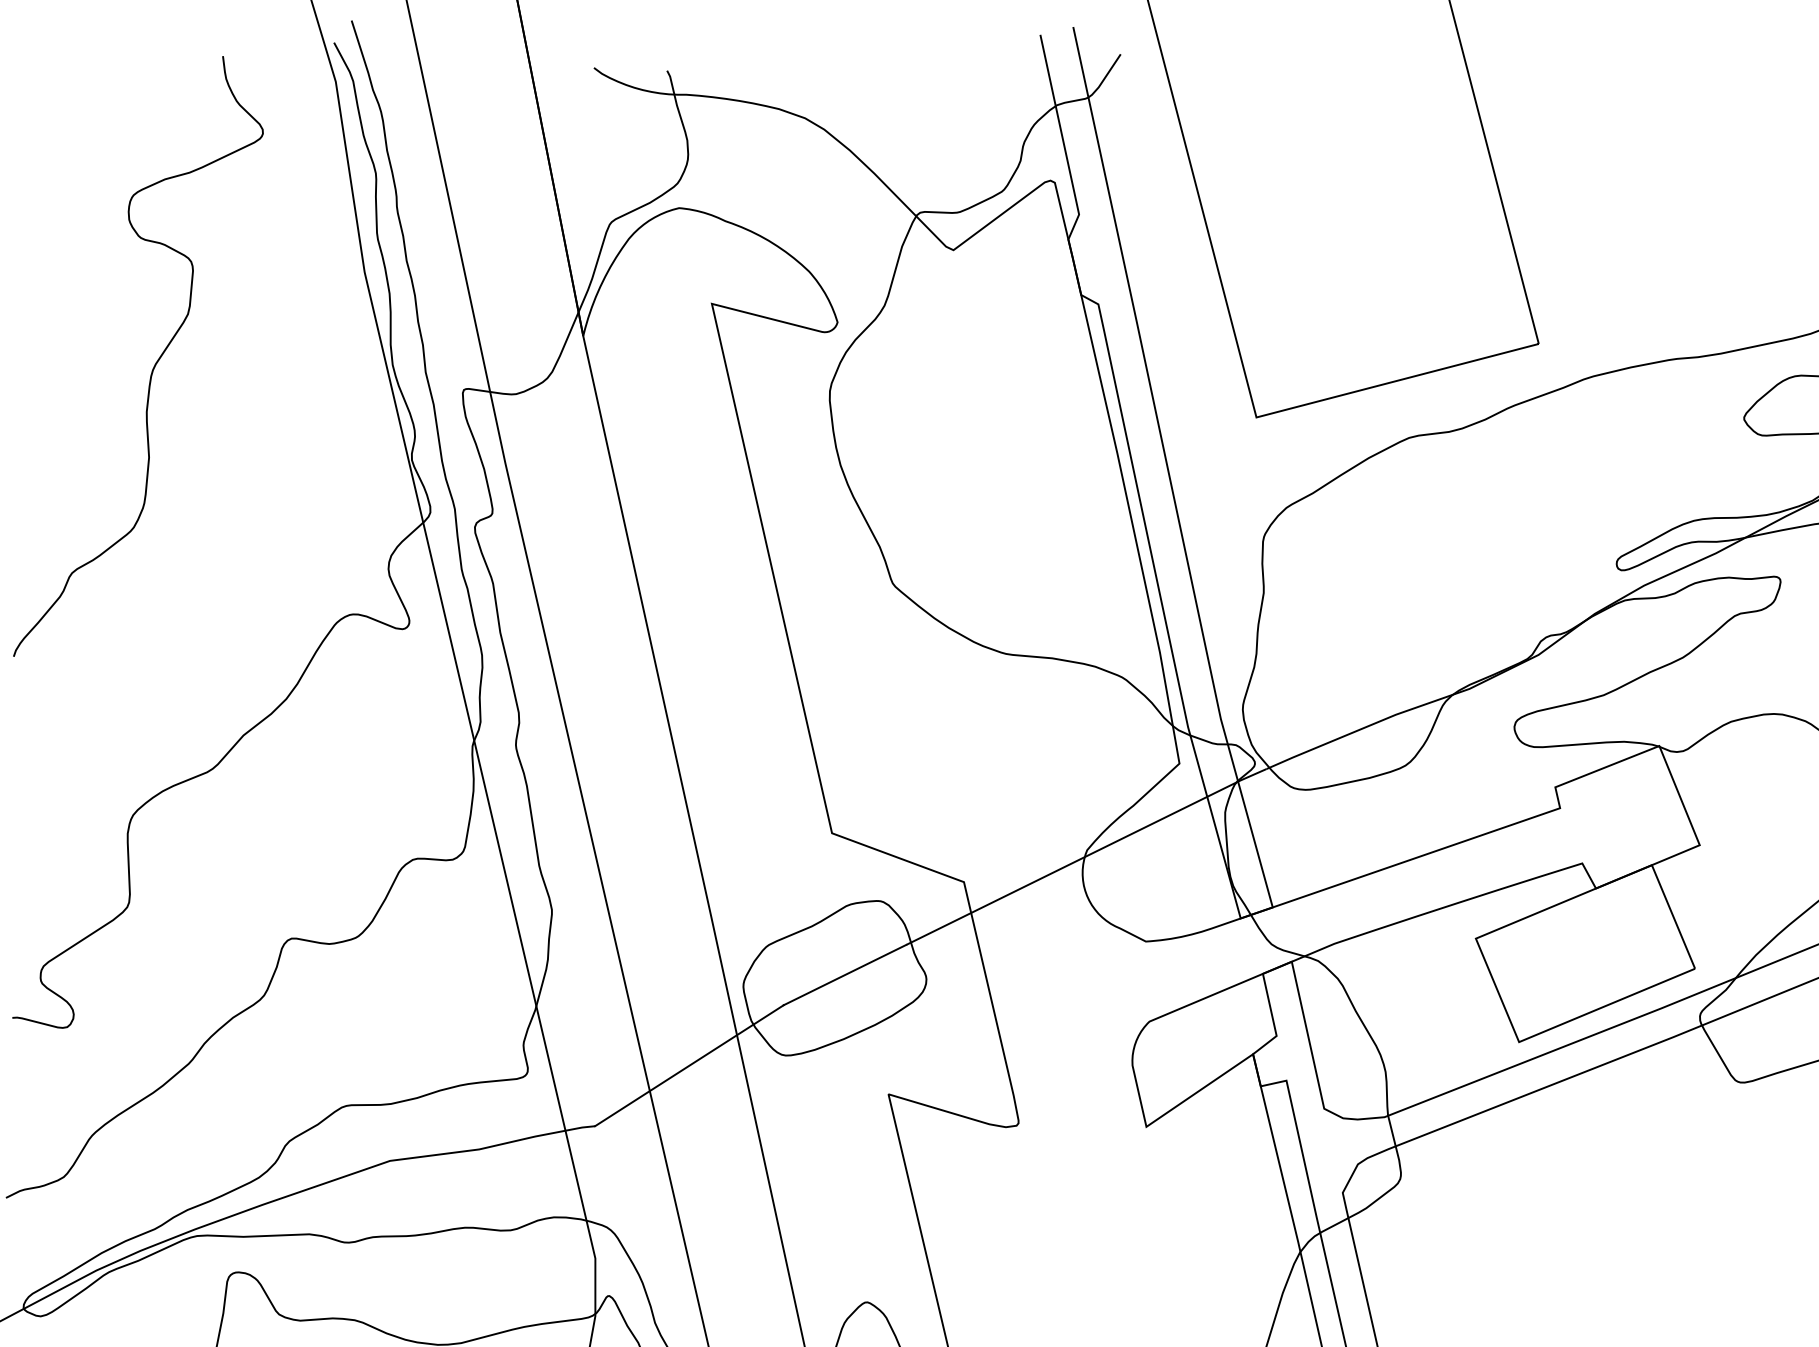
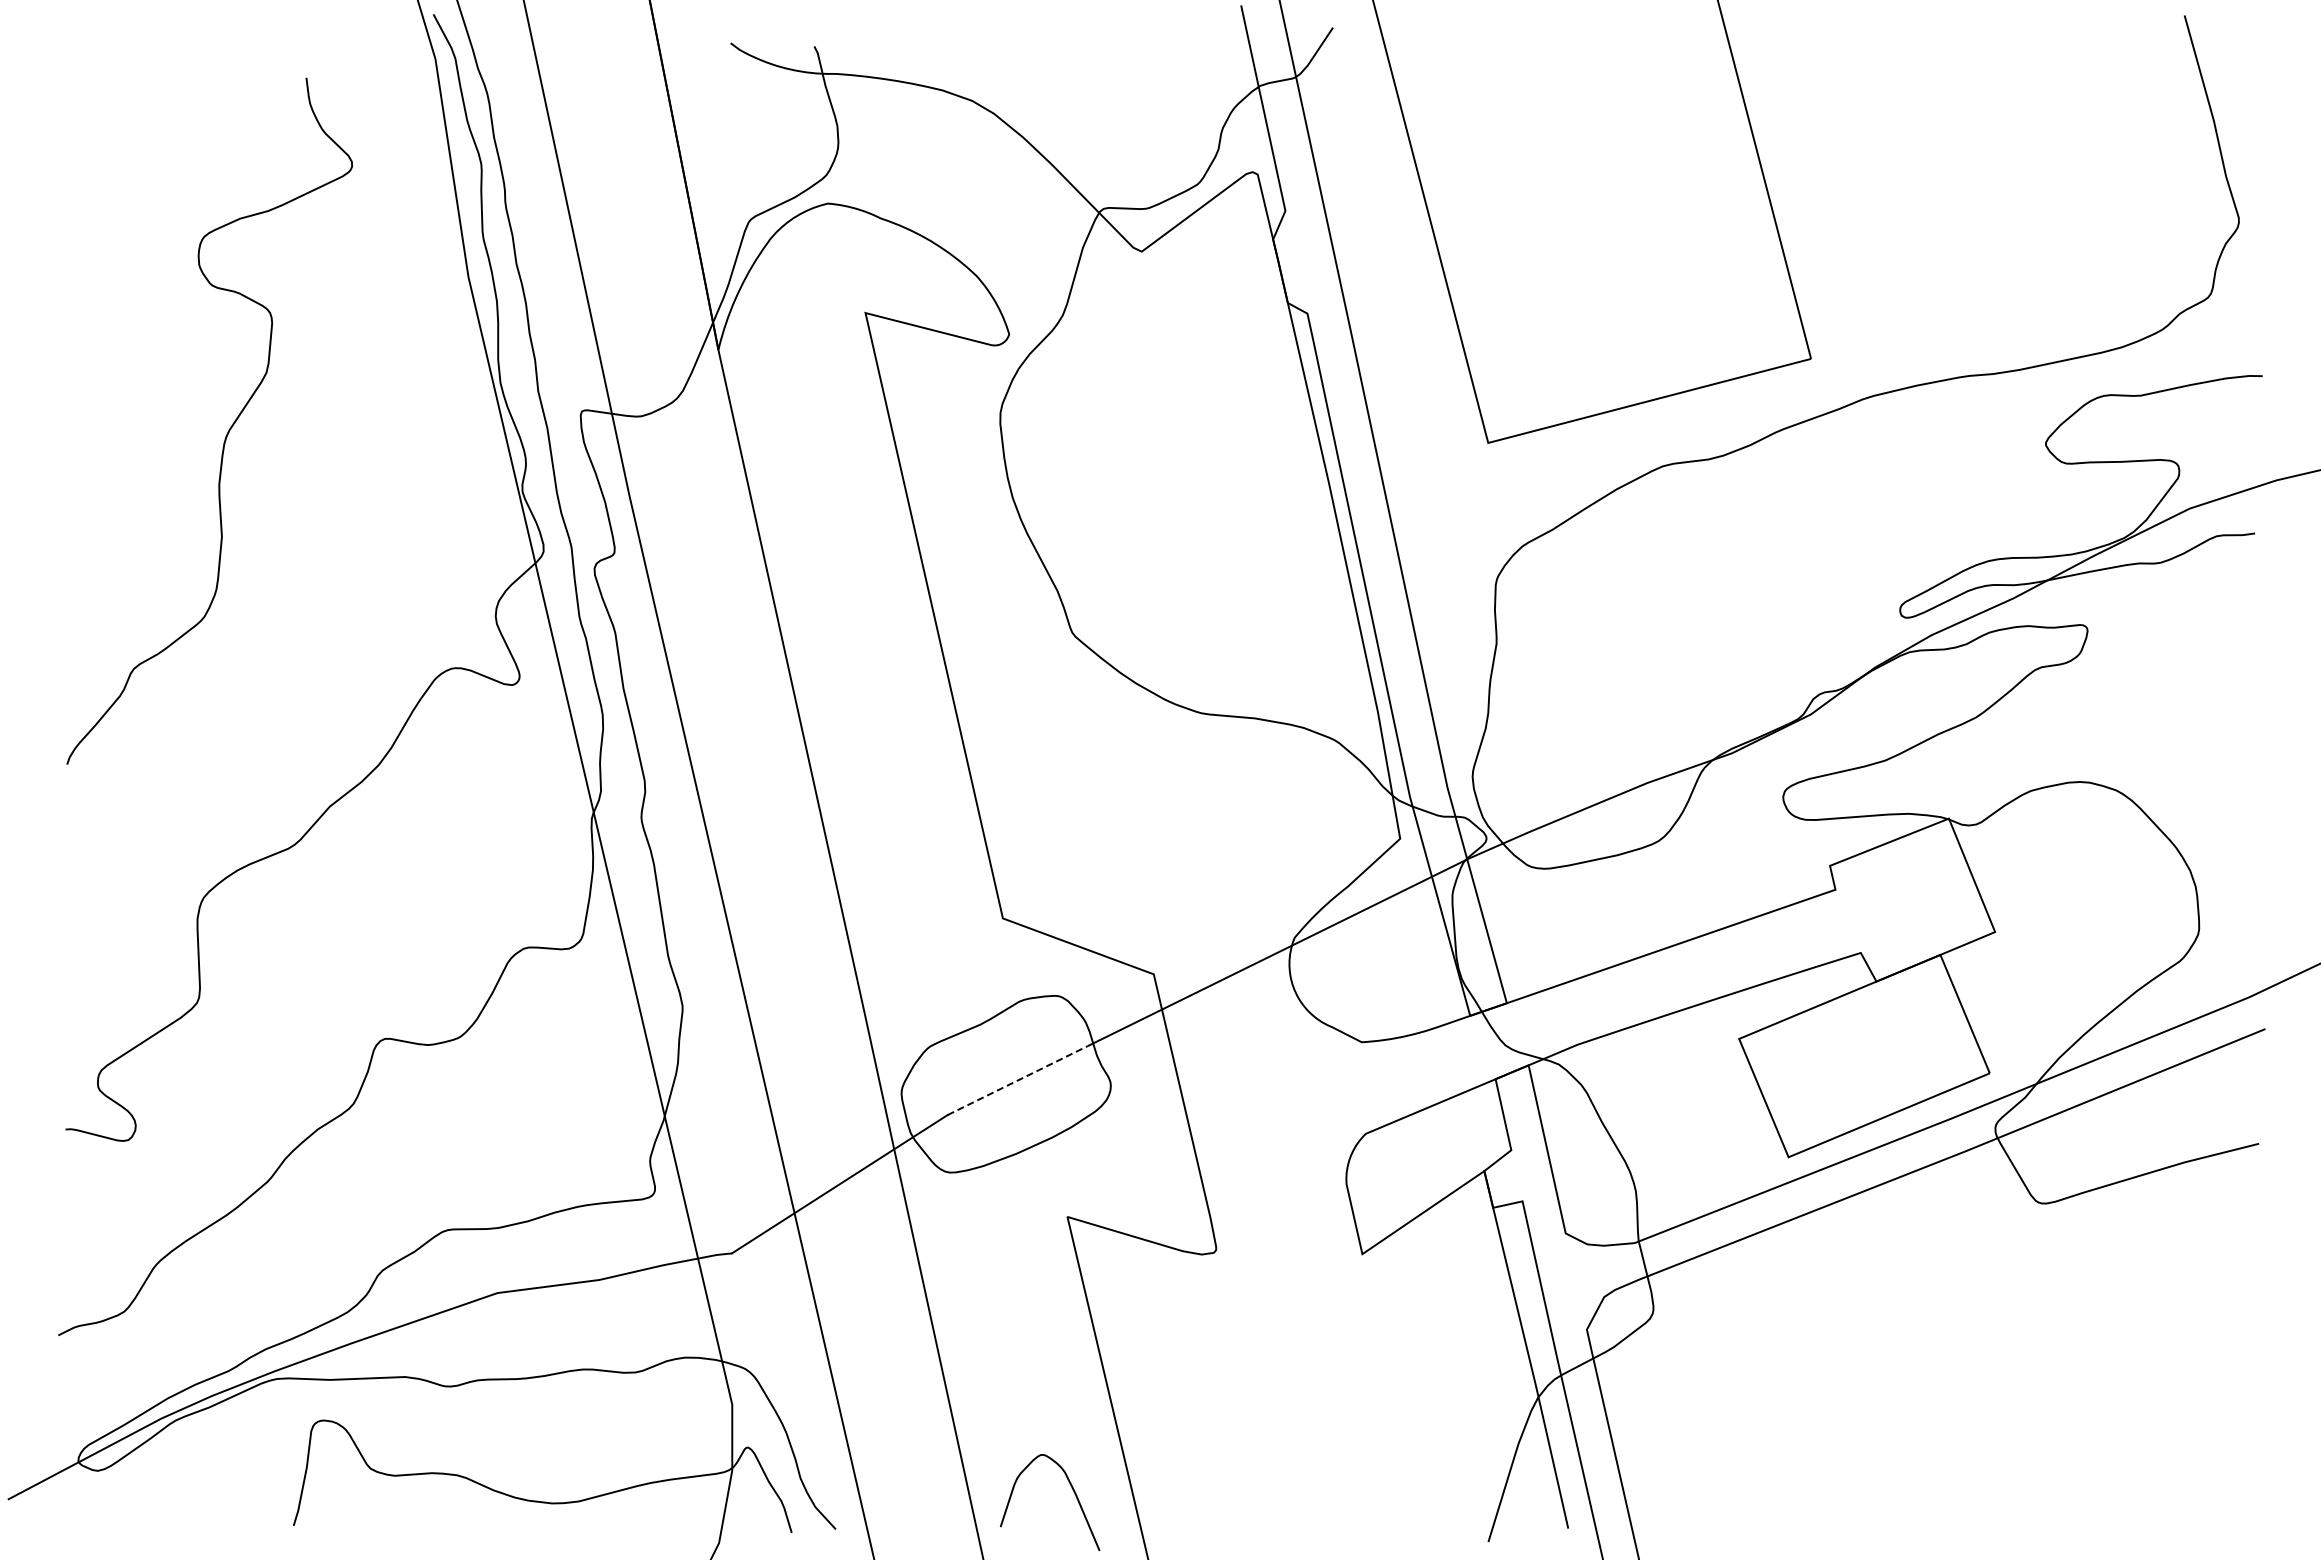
curve: (154, 363) -> (228, 429), moved
line: (844, 975) -> (1017, 1080), solid -> dashed

